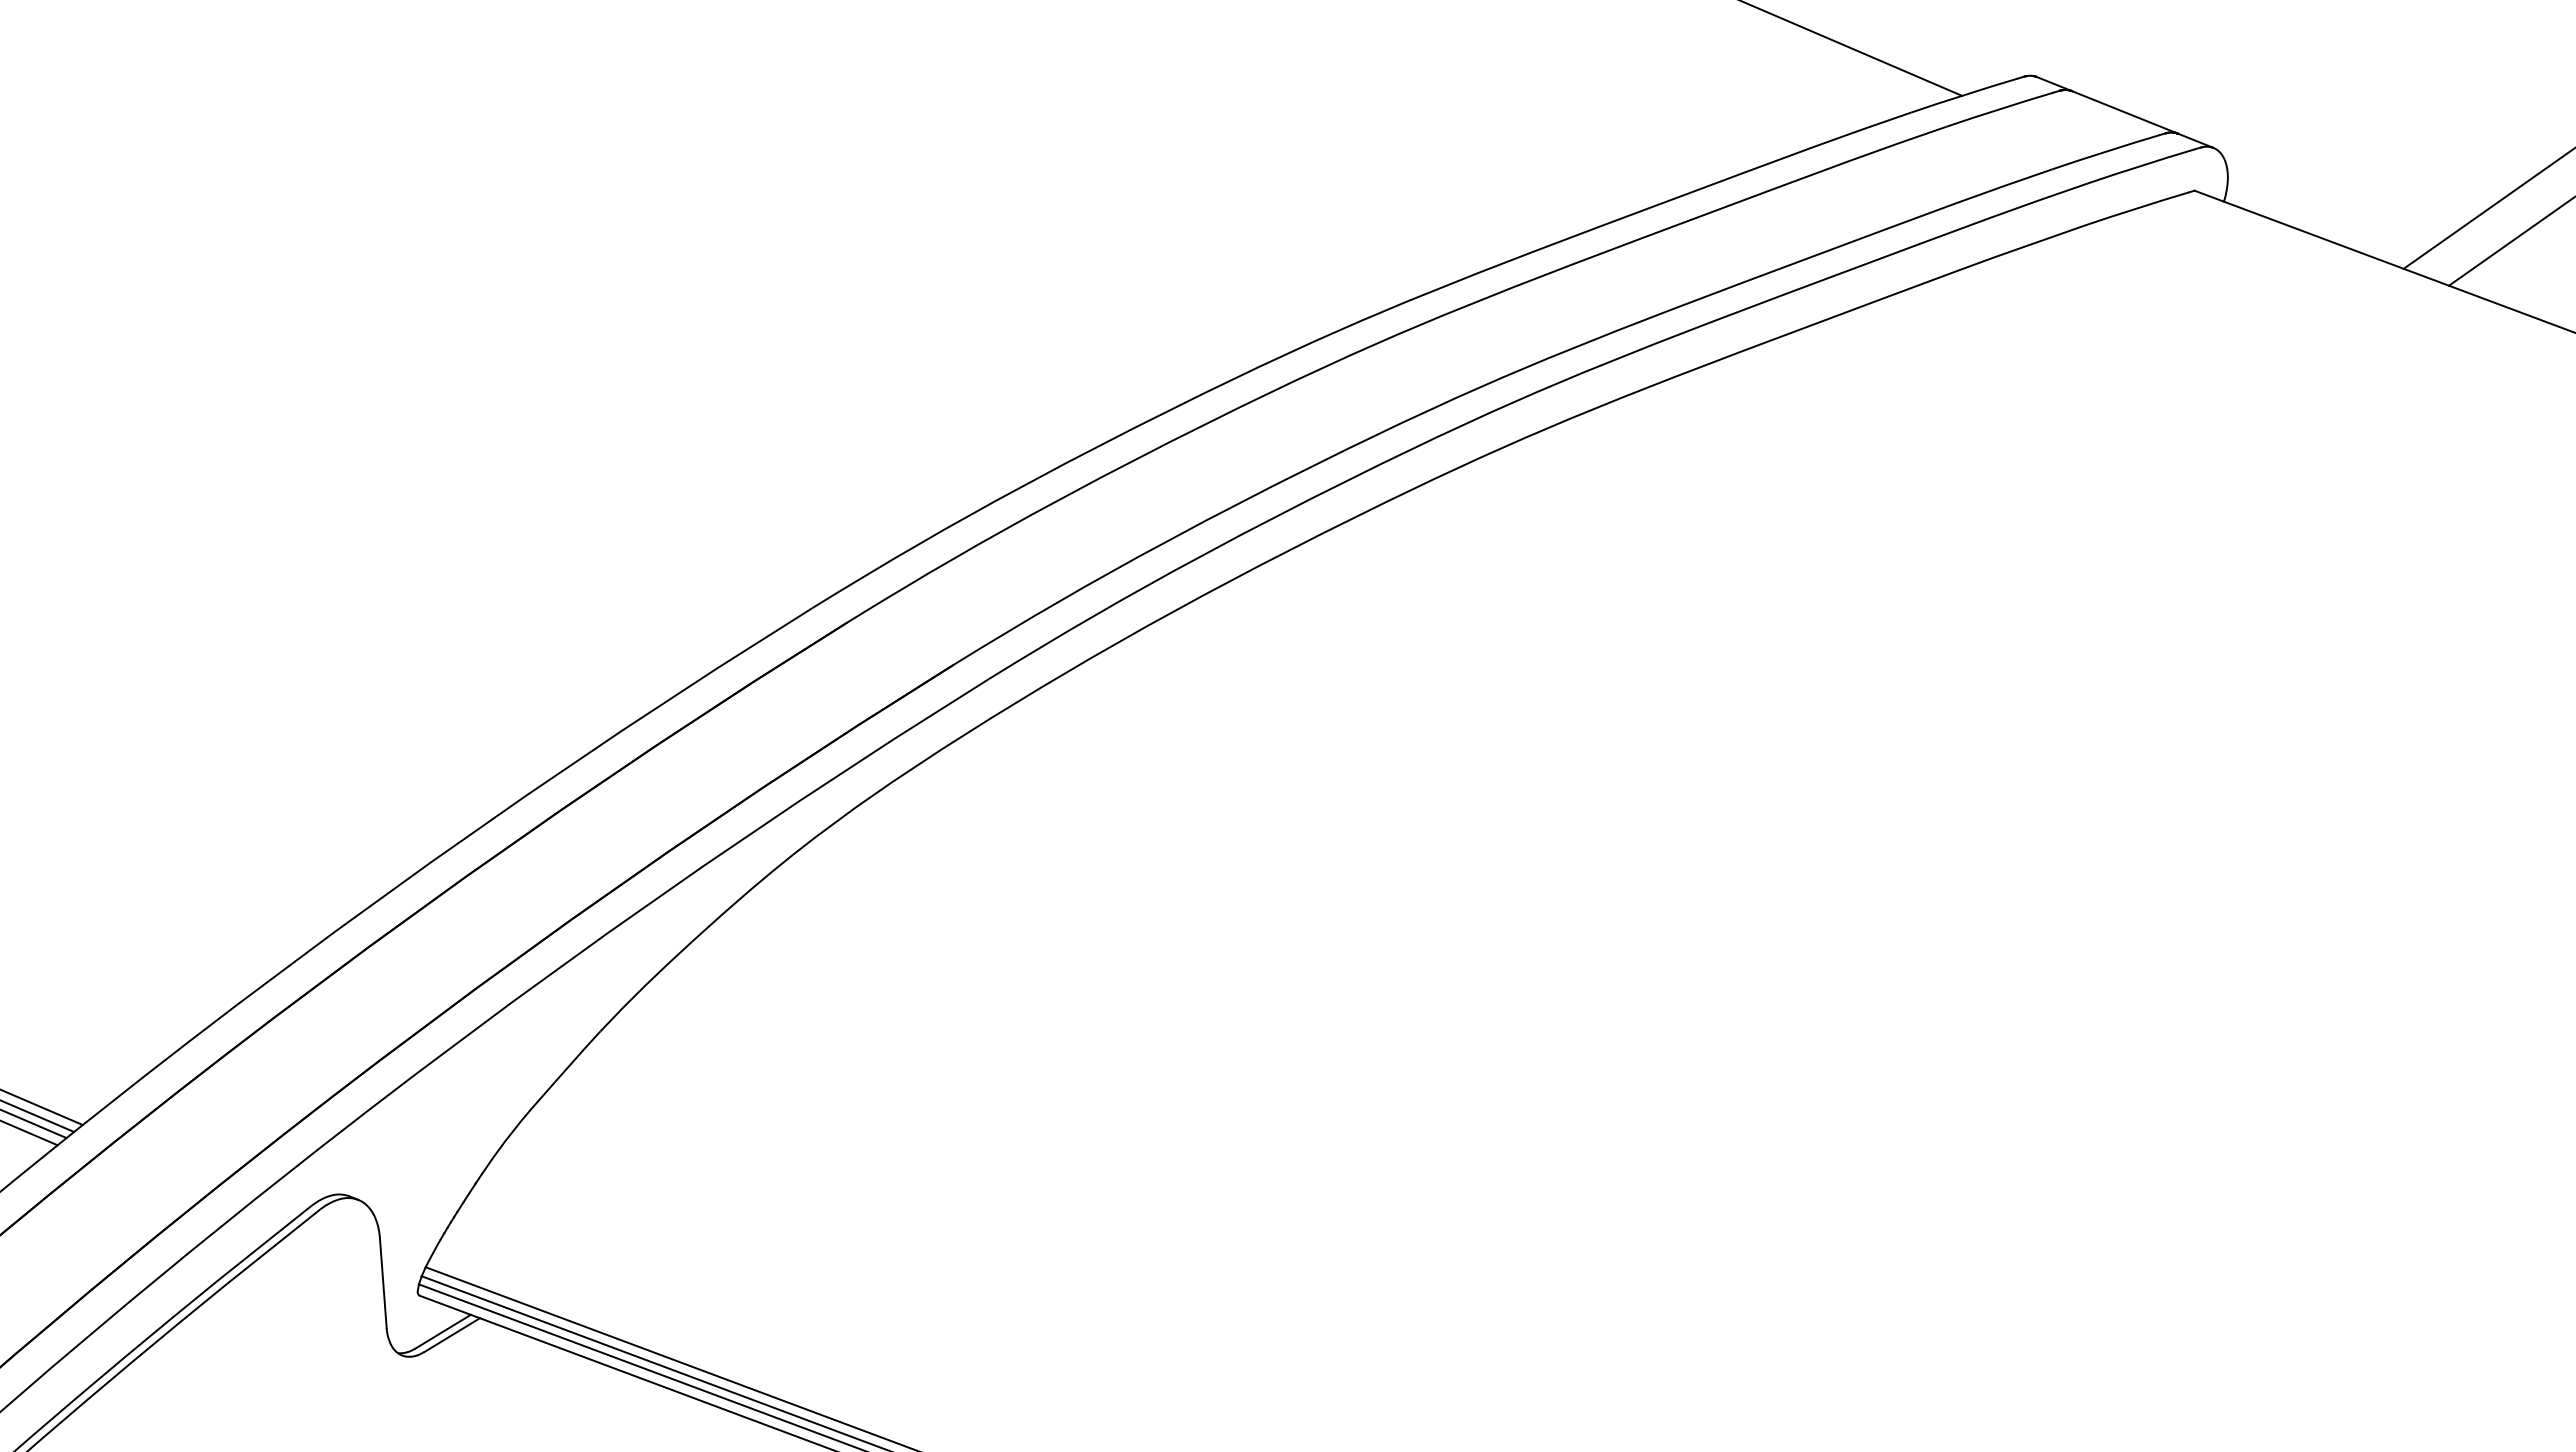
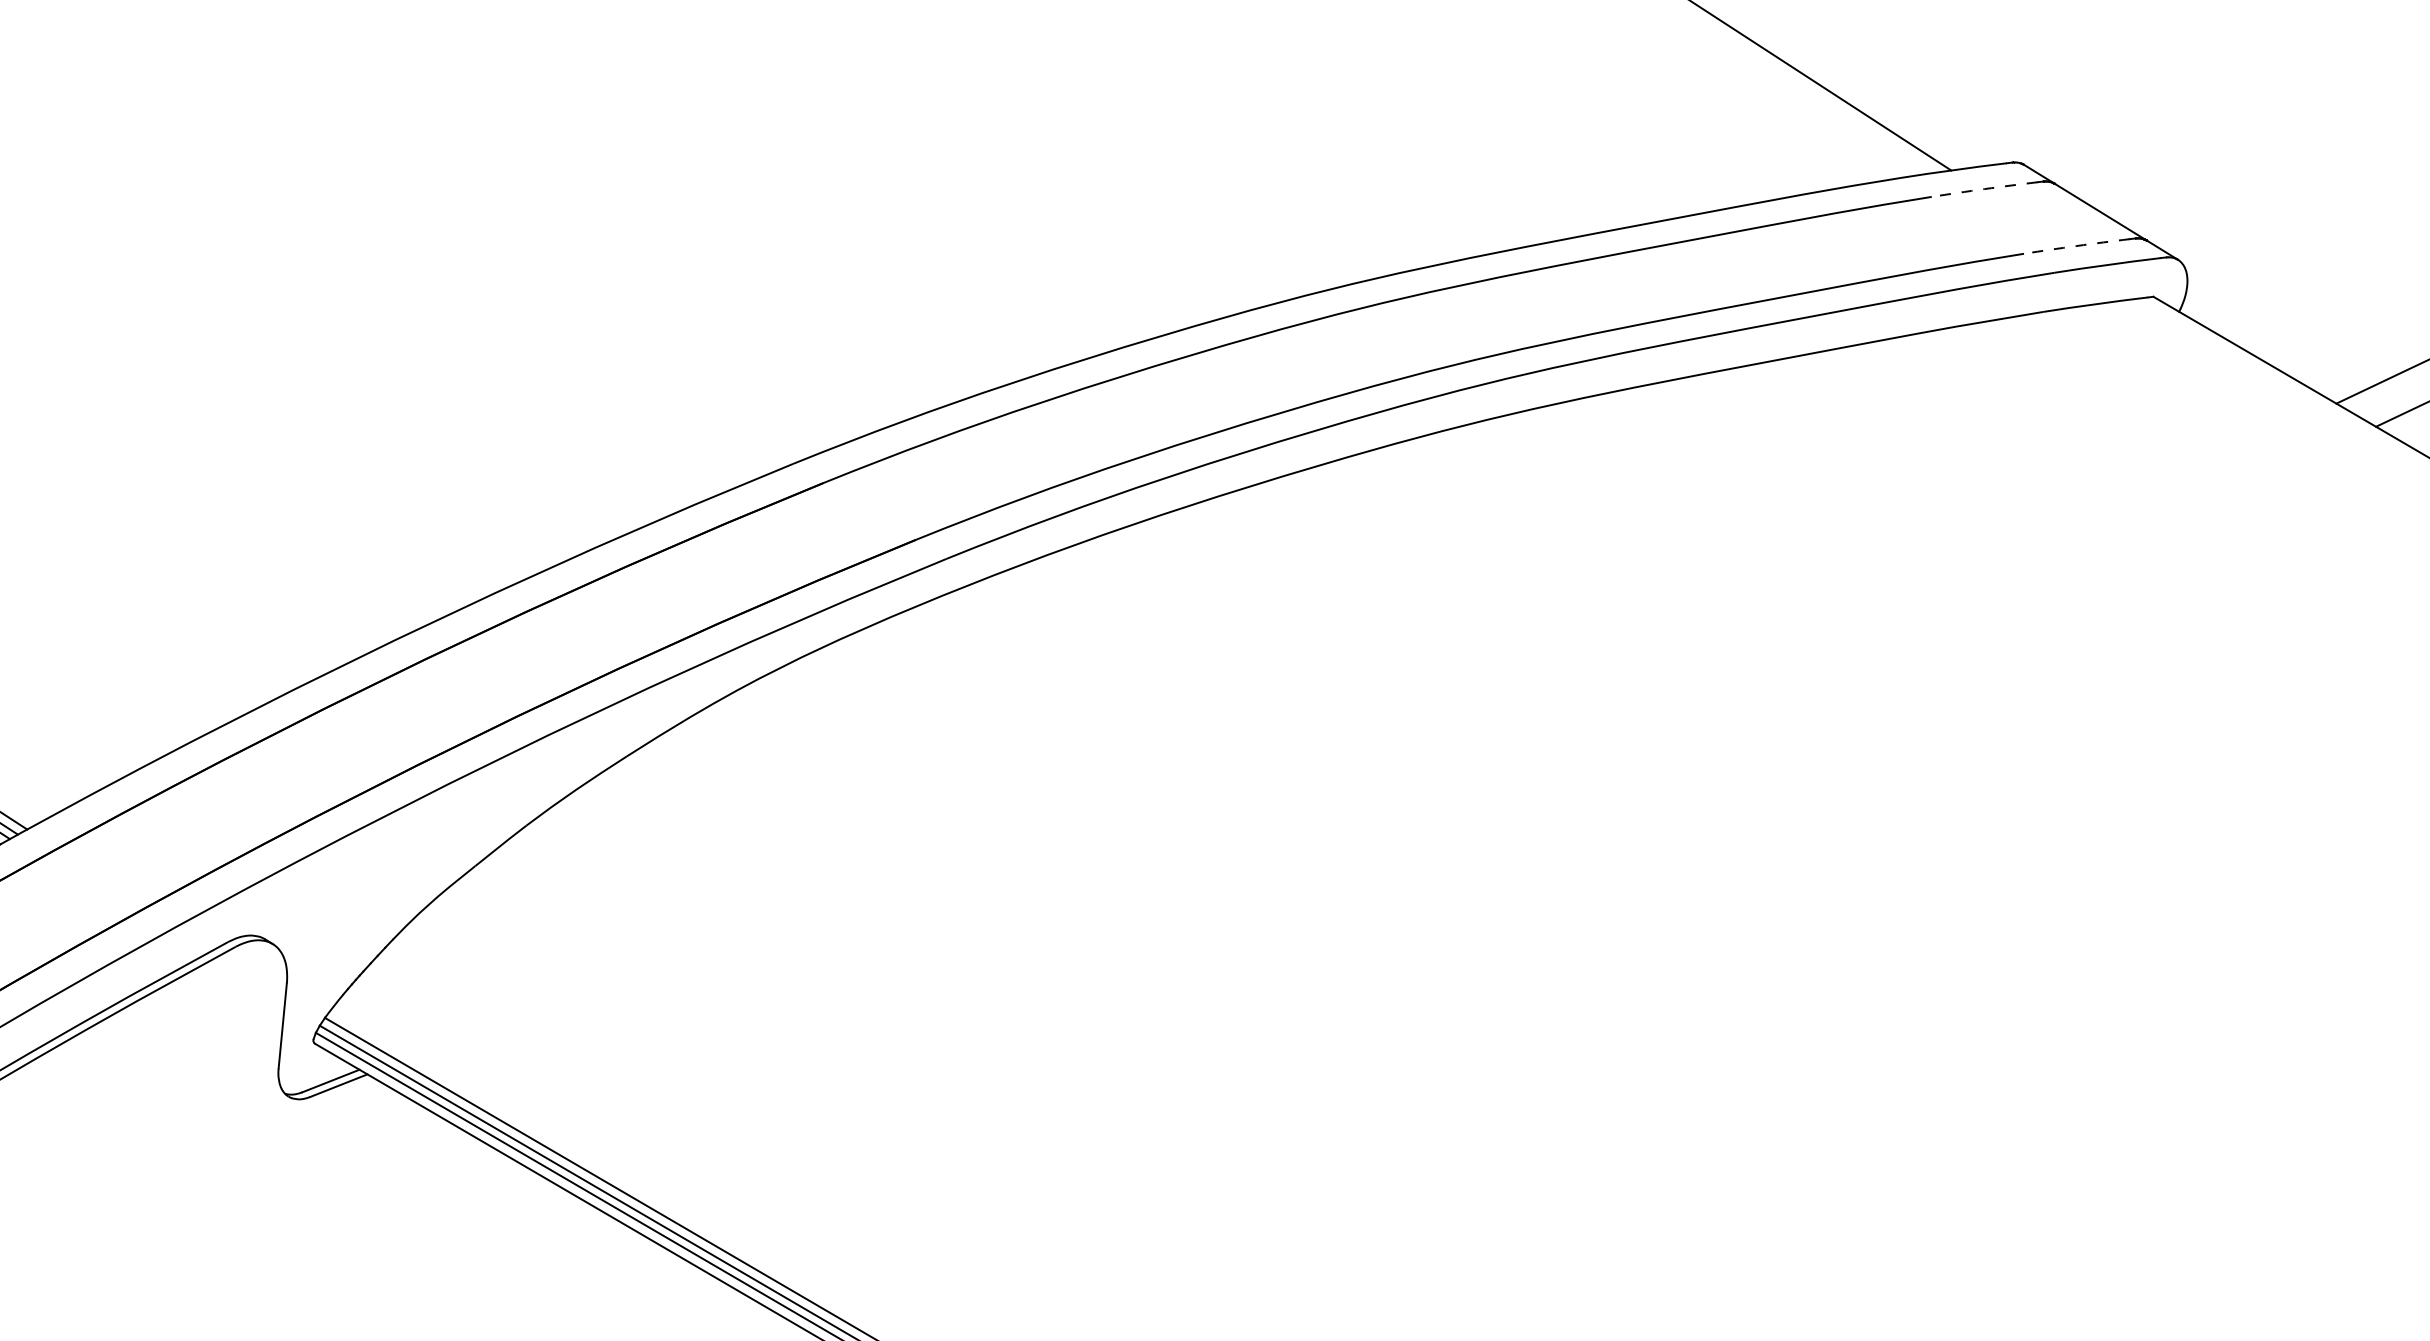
arc: (1999, 109) -> (1984, 189), solid -> dashed
arc: (2105, 151) -> (2076, 245), solid -> dashed

